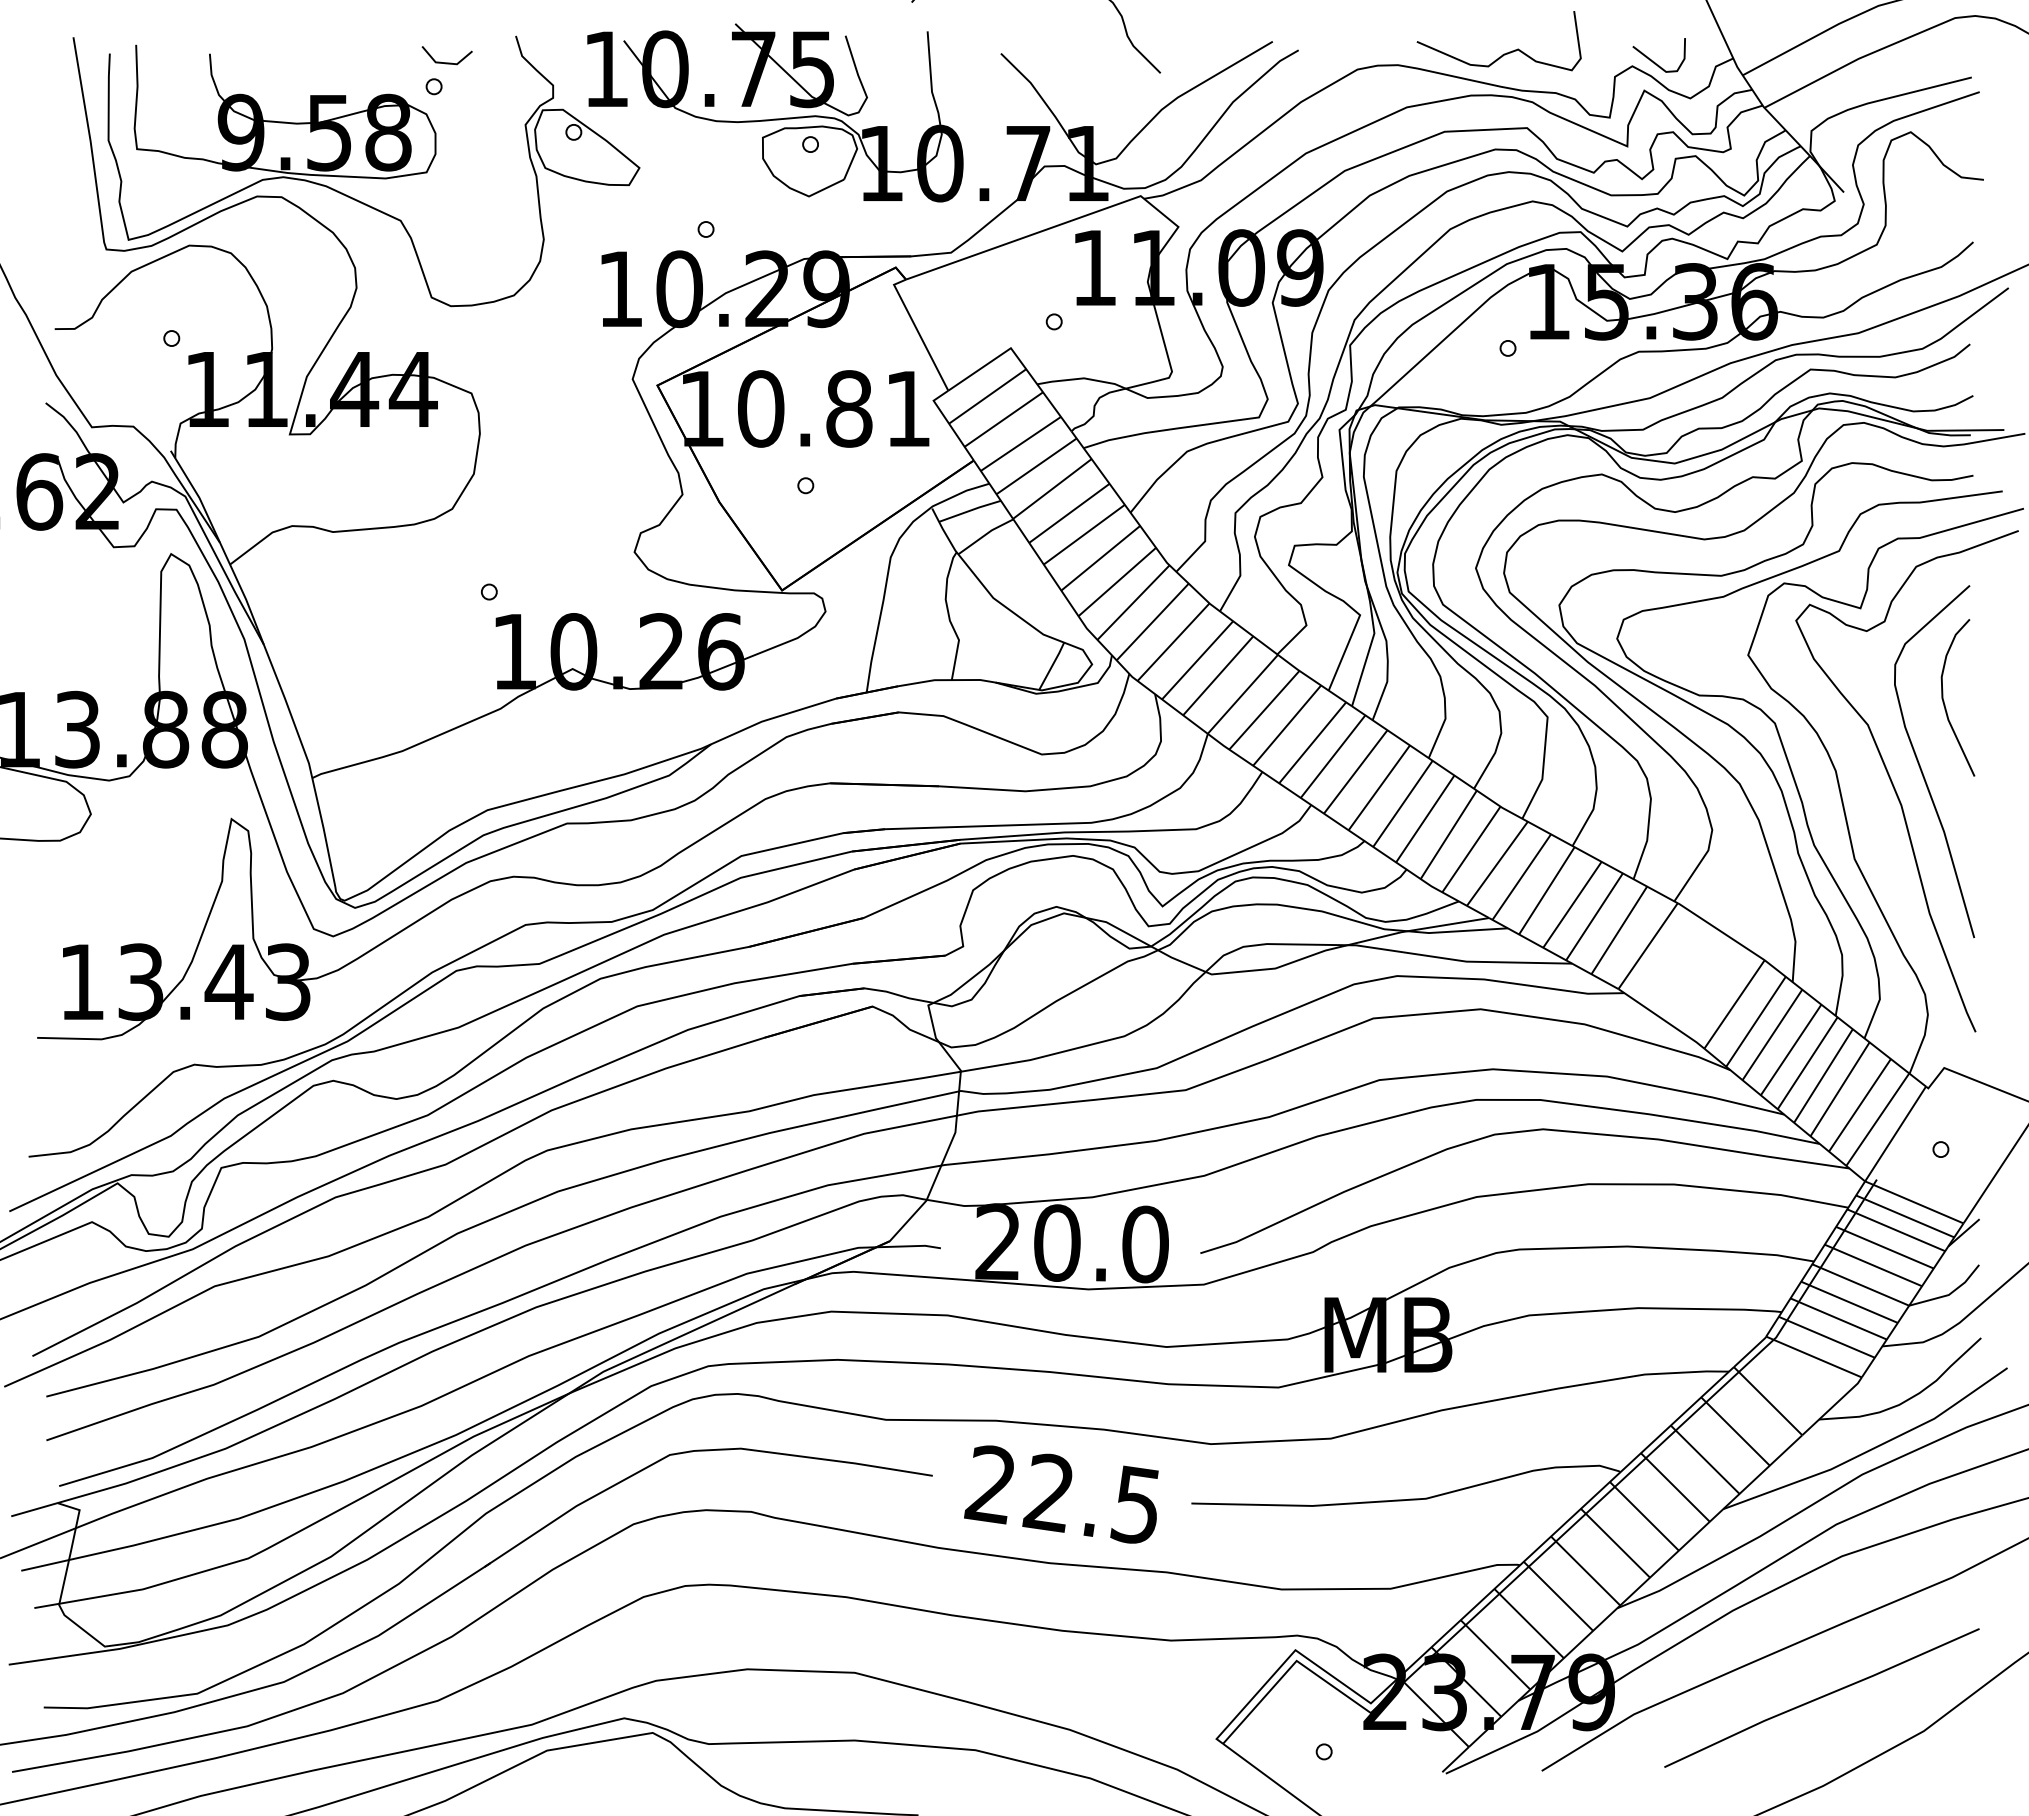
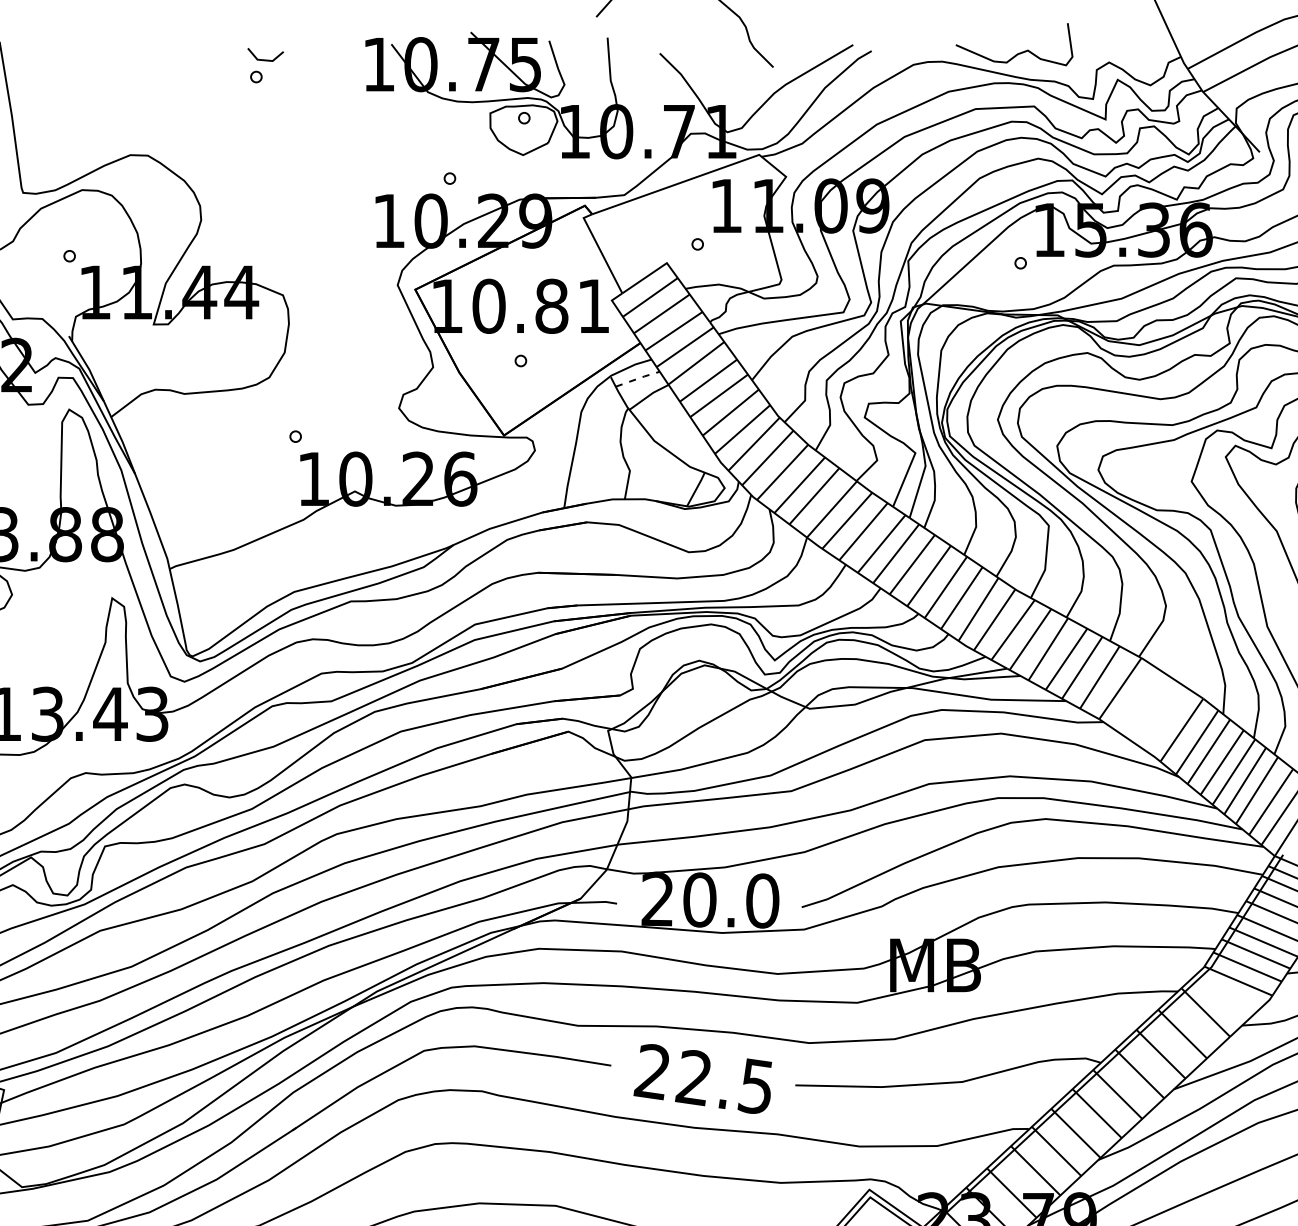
line: (1654, 61) -> (1124, 59), removed
part: (373, 171) -> (213, 137), removed
line: (971, 510) -> (638, 378), solid -> dashed

